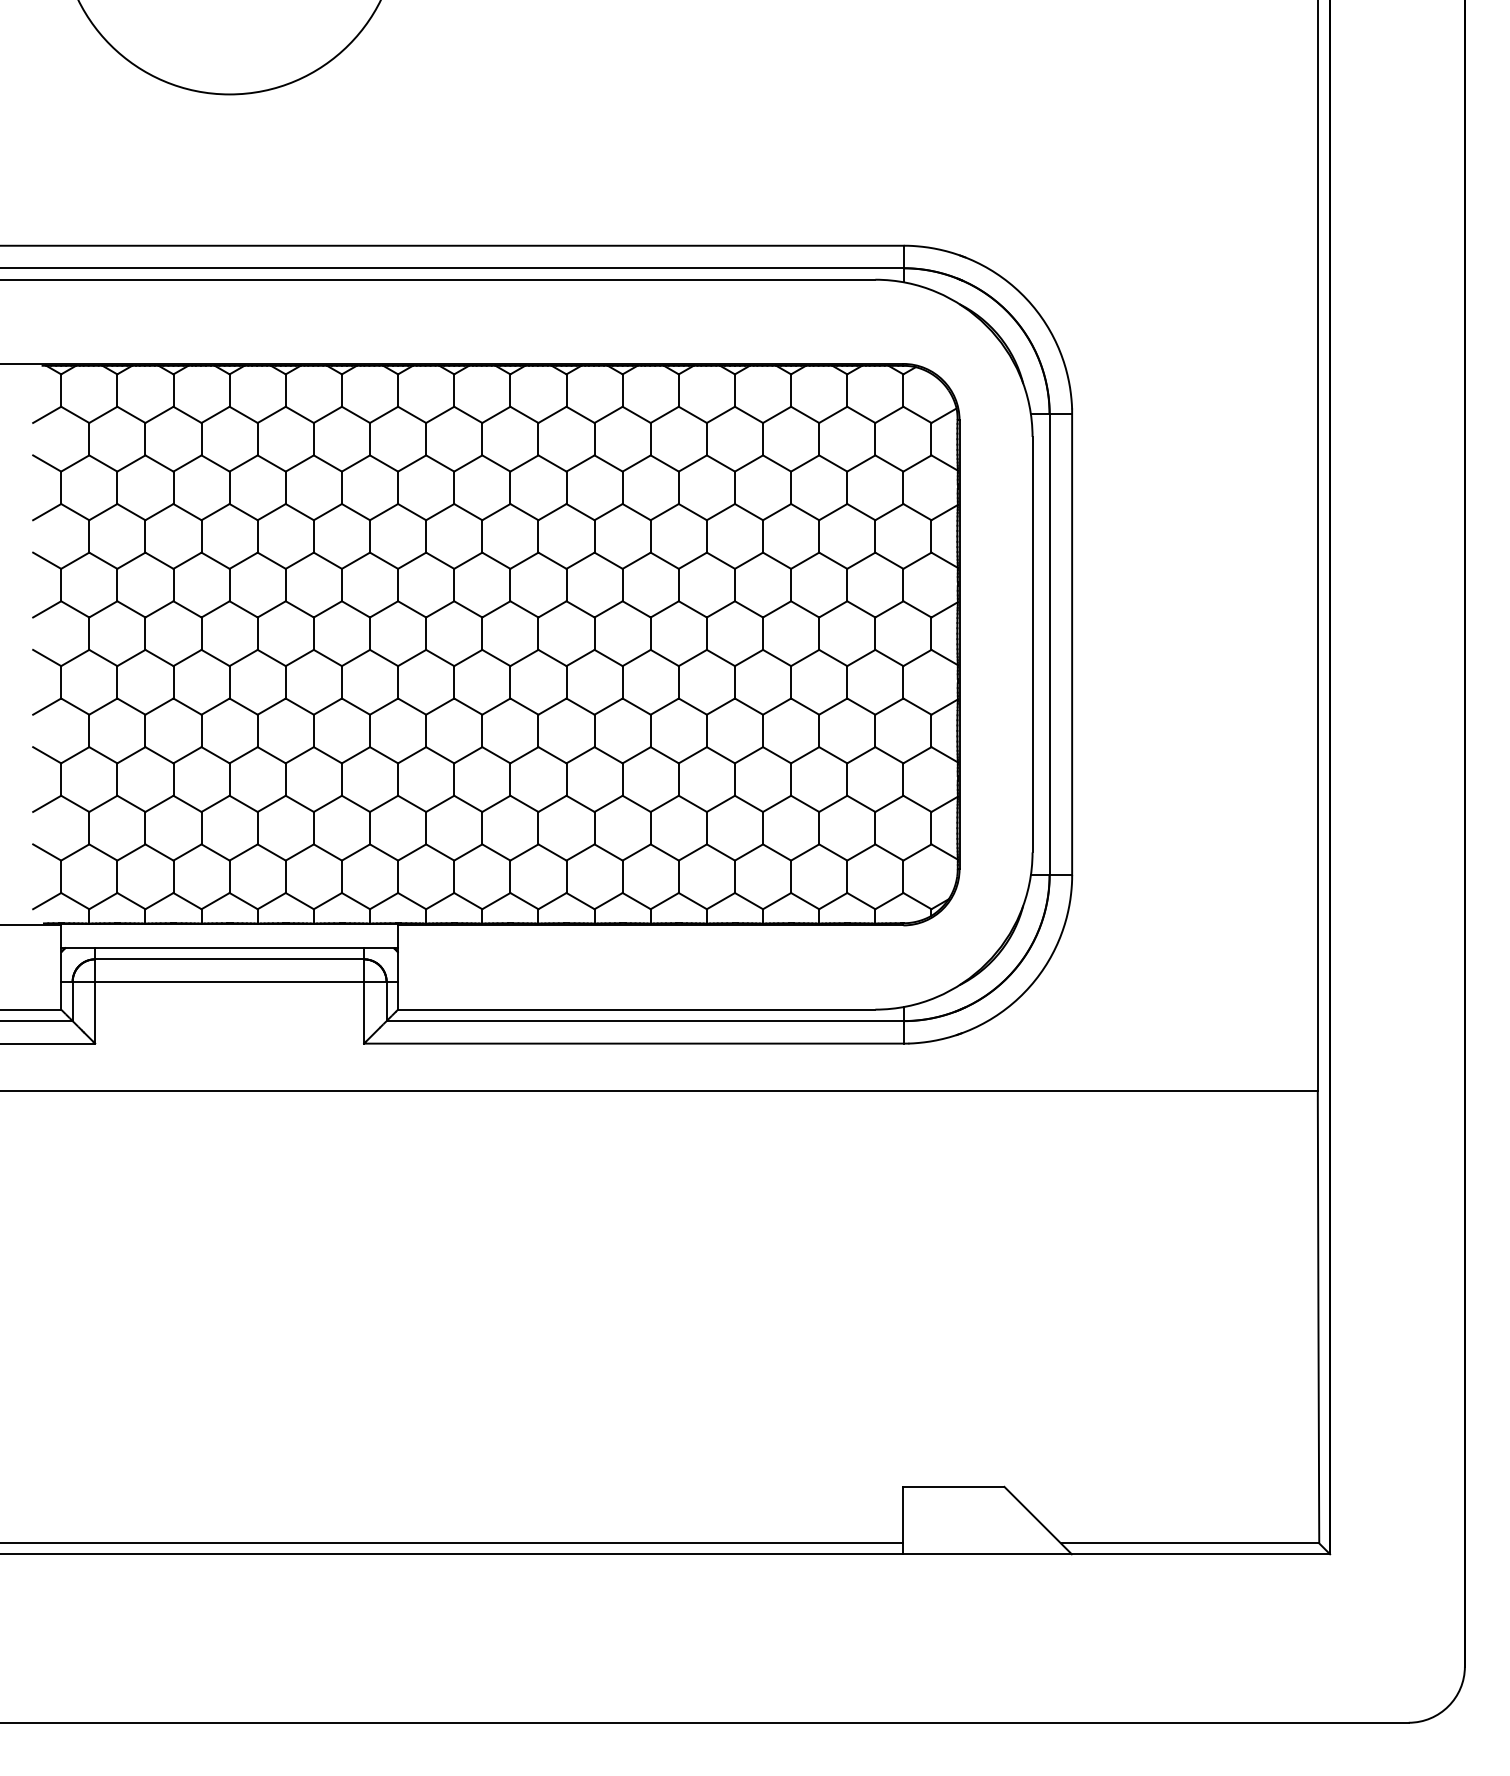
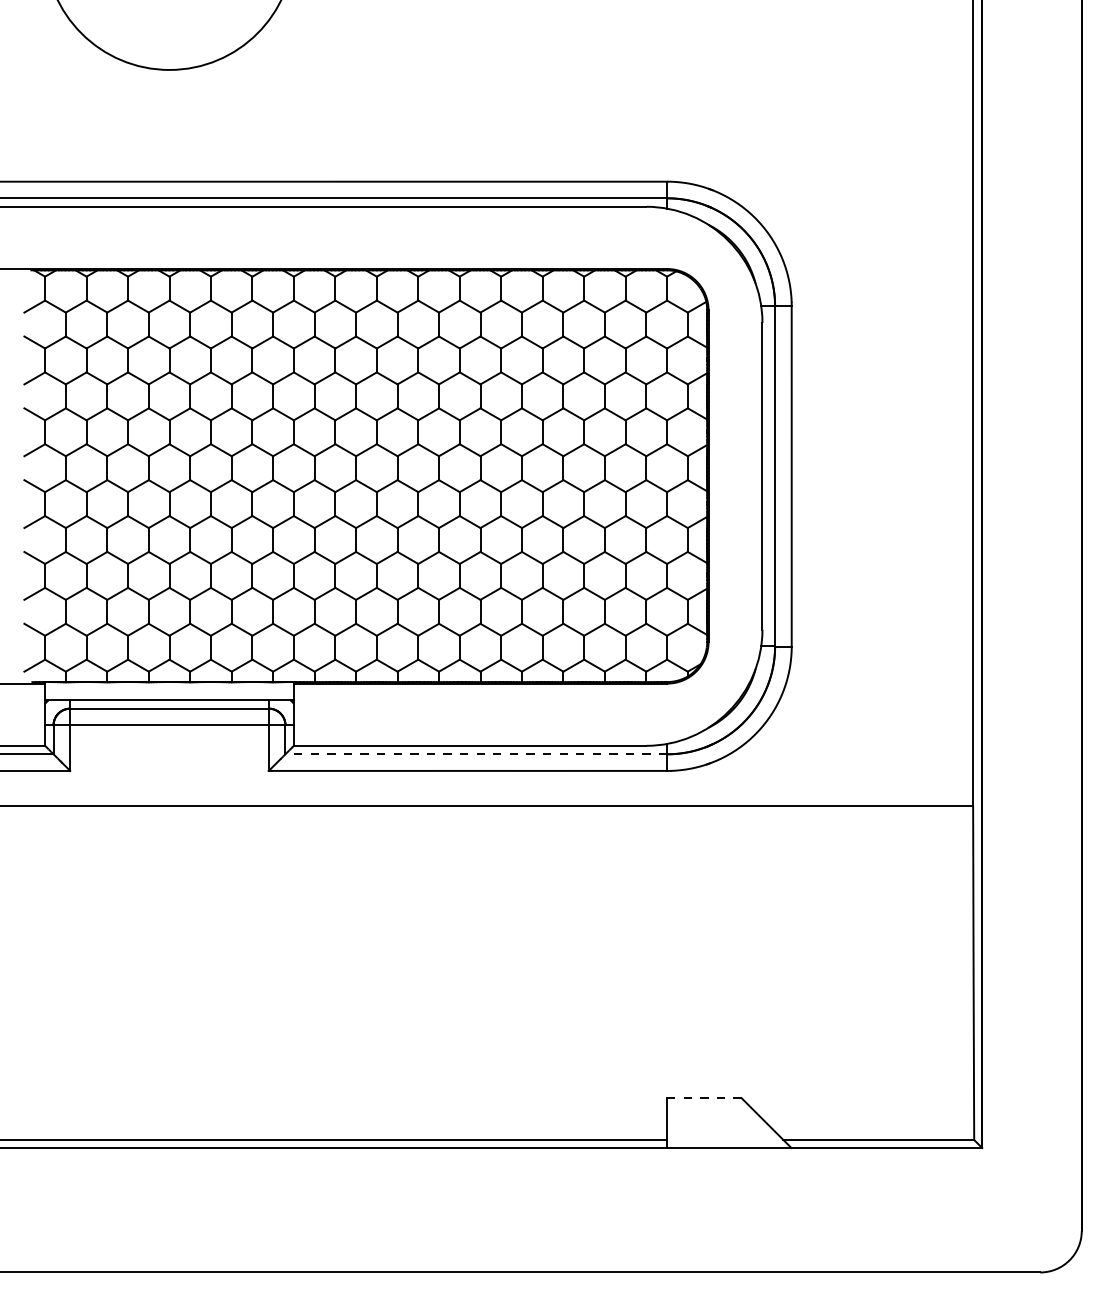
line: (645, 1021) -> (476, 754), solid -> dashed
line: (953, 1486) -> (704, 1097), solid -> dashed

